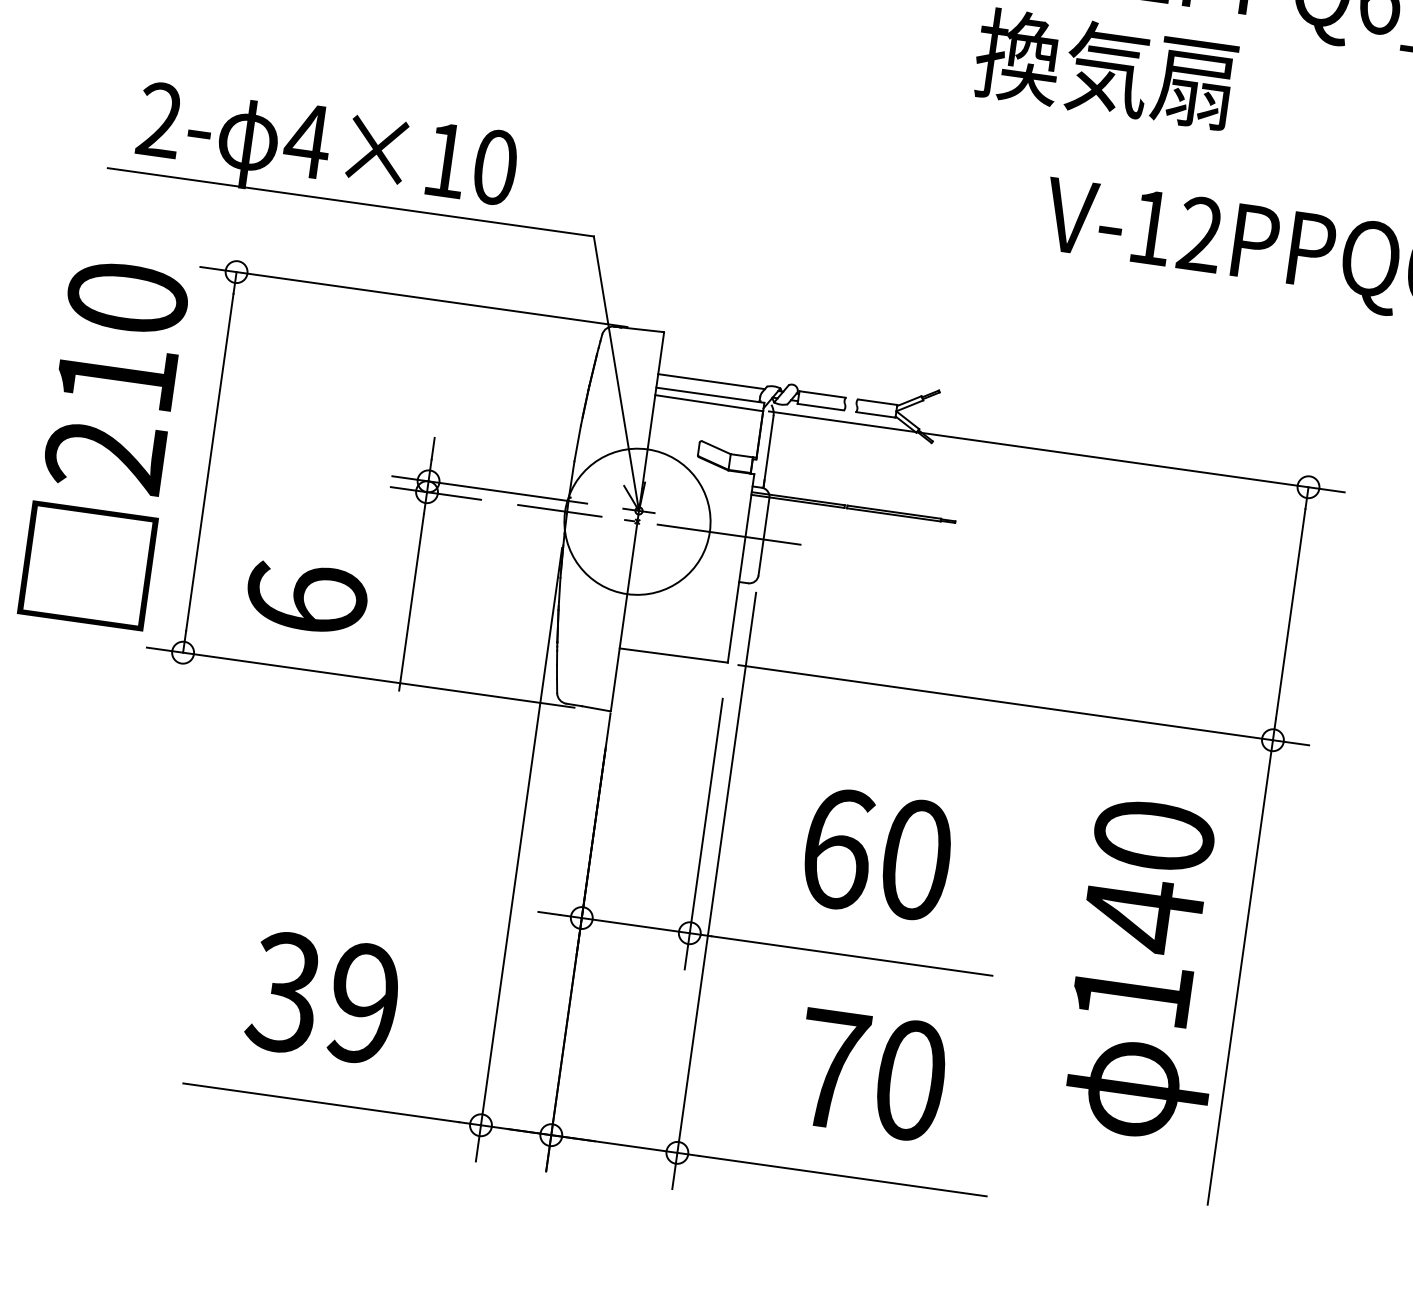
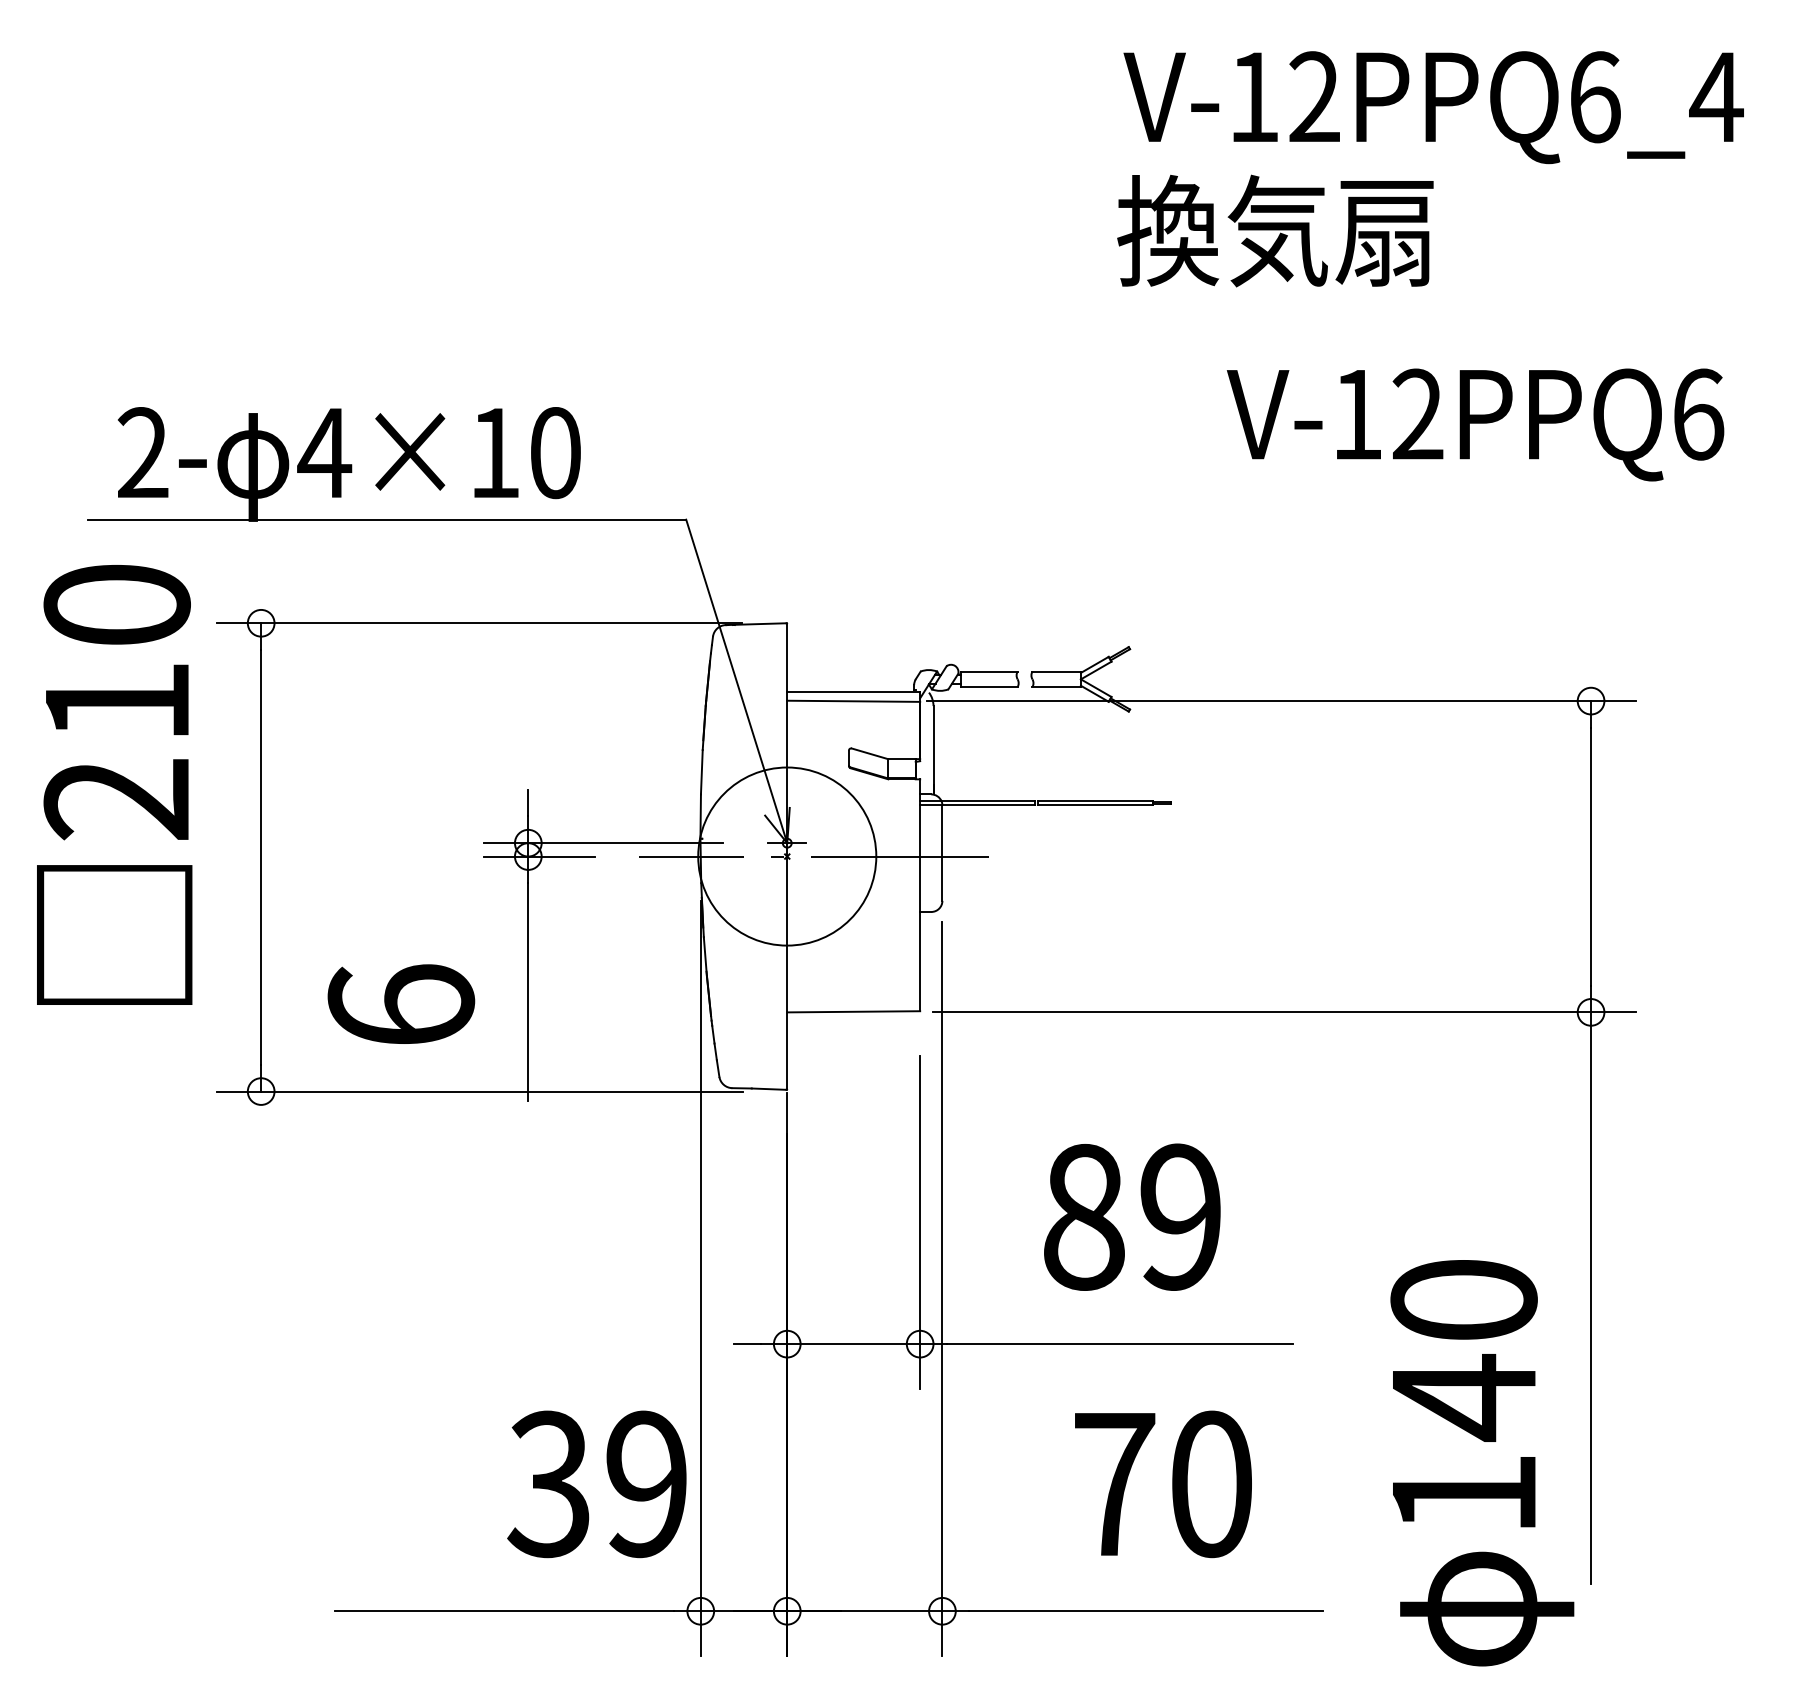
line: (711, 381) -> (852, 674), removed
text: (105, 443) -> (114, 784), moved
text: (876, 853) -> (1132, 1216), 60 -> 89
text: (1150, 970) -> (1482, 1463), moved
text: (322, 997) -> (596, 1484), moved

